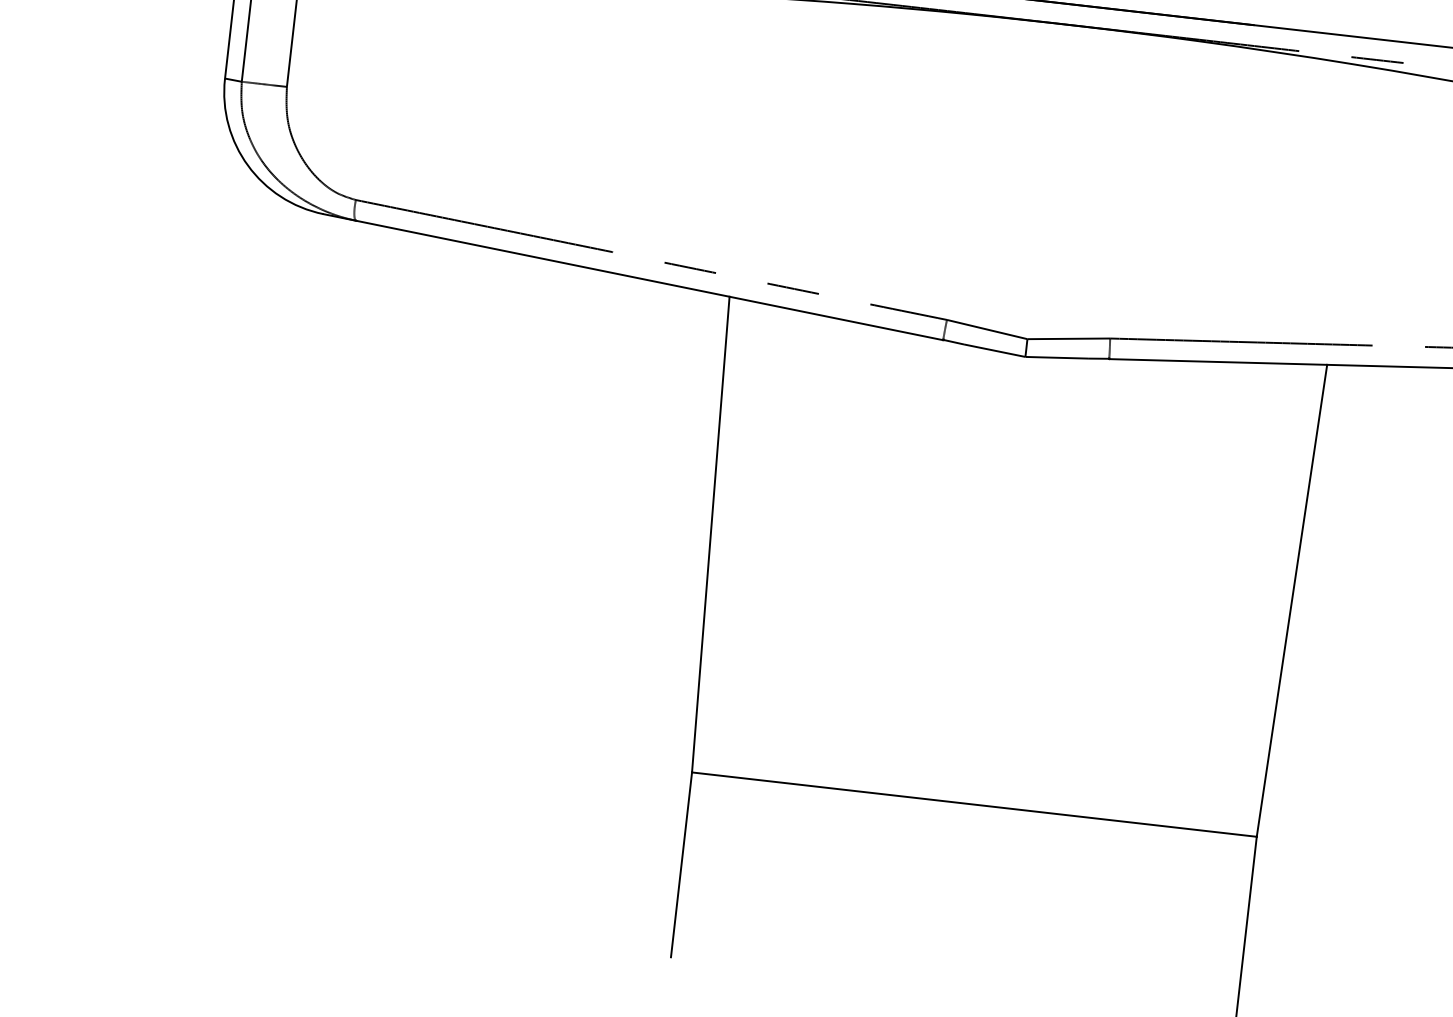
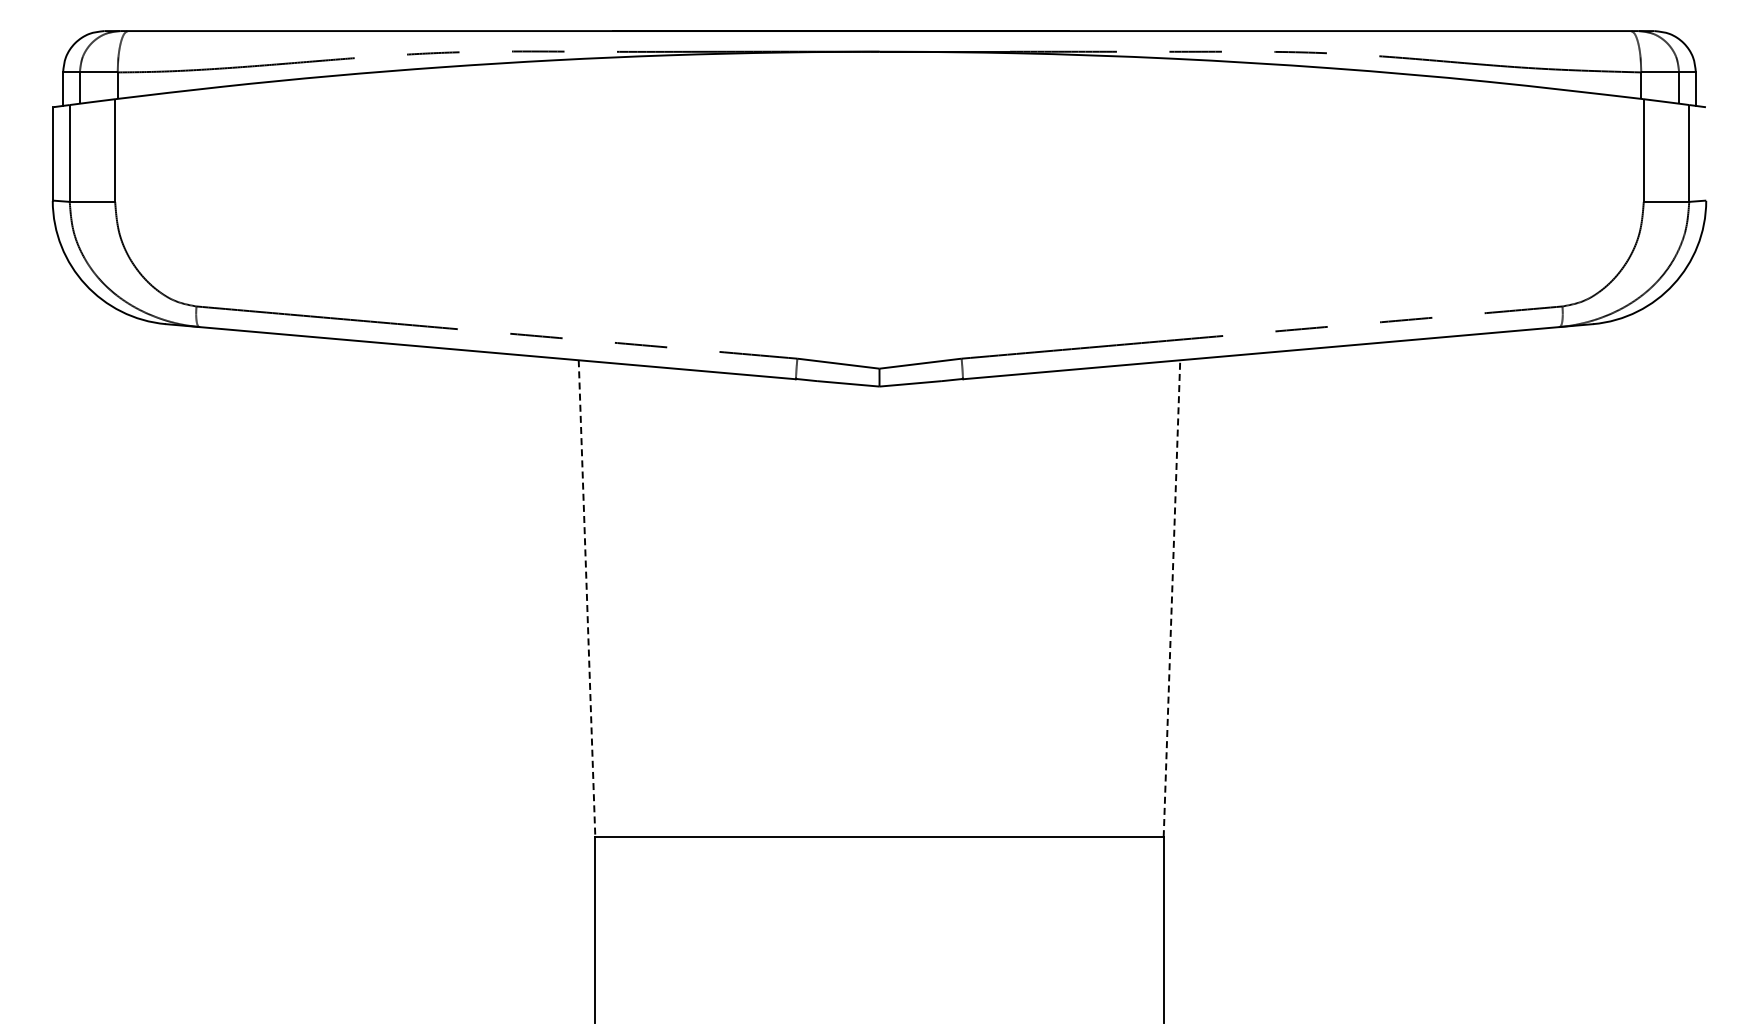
line: (711, 534) -> (587, 598), solid -> dashed
line: (1291, 600) -> (1171, 598), solid -> dashed

